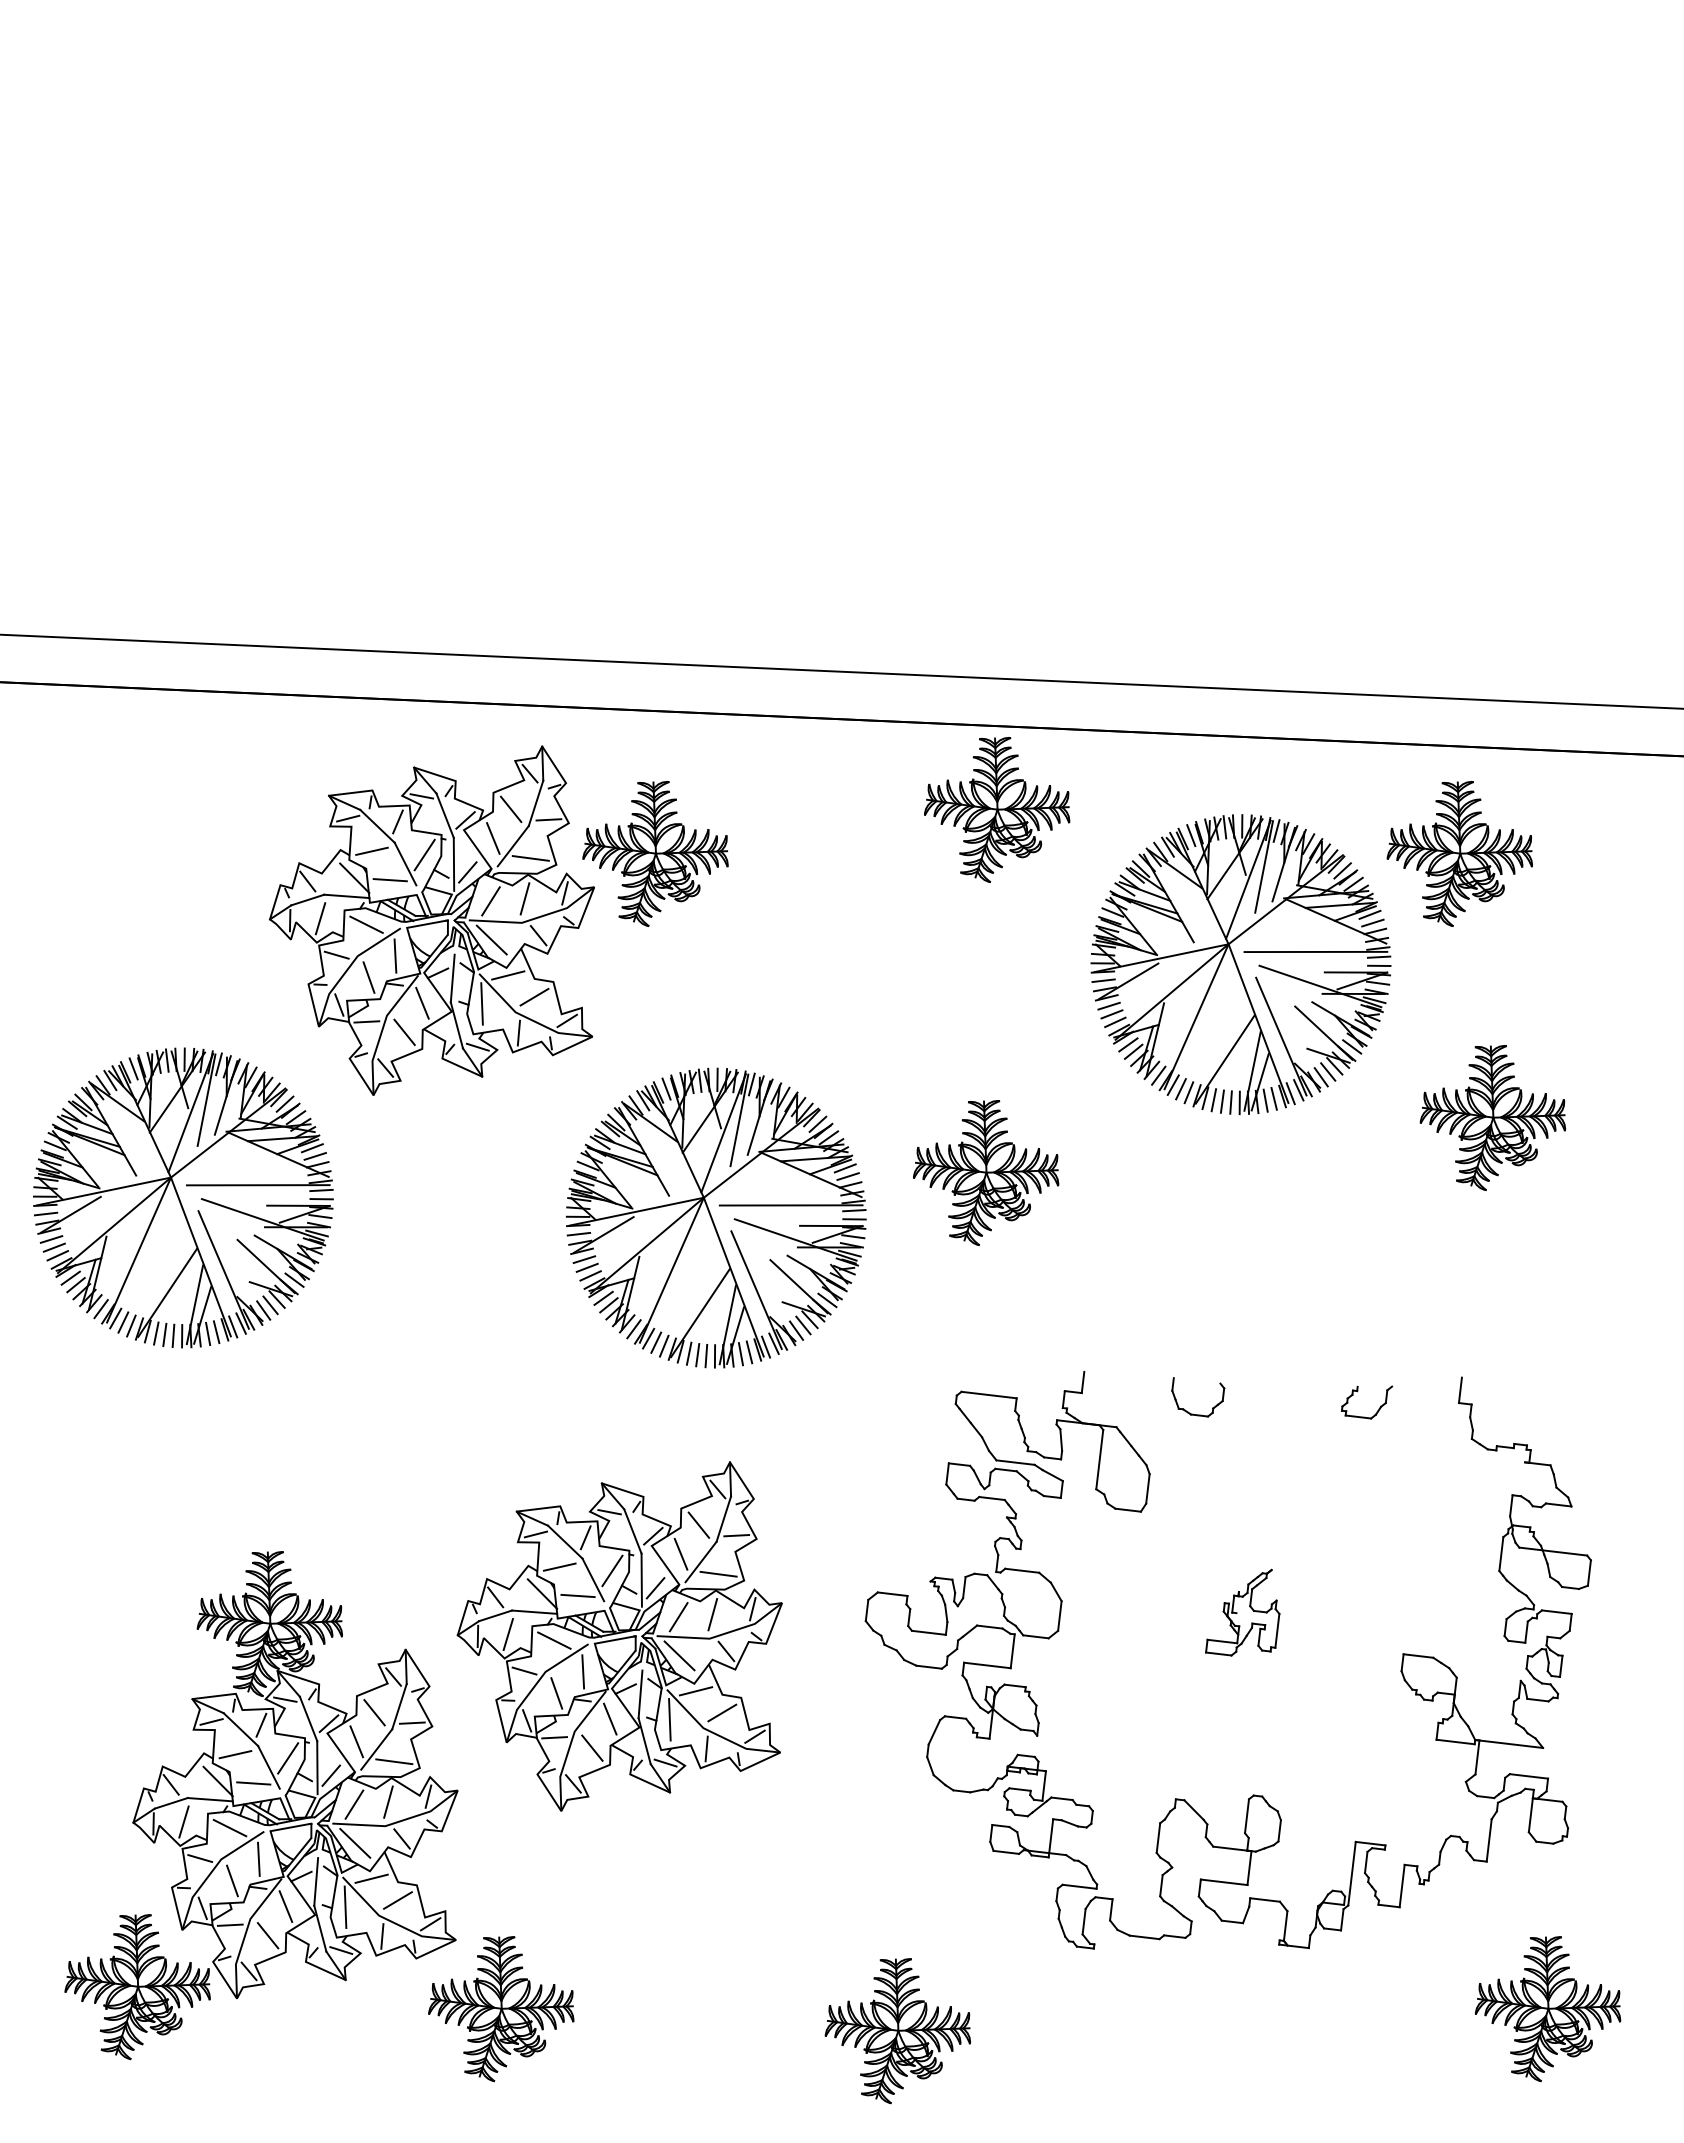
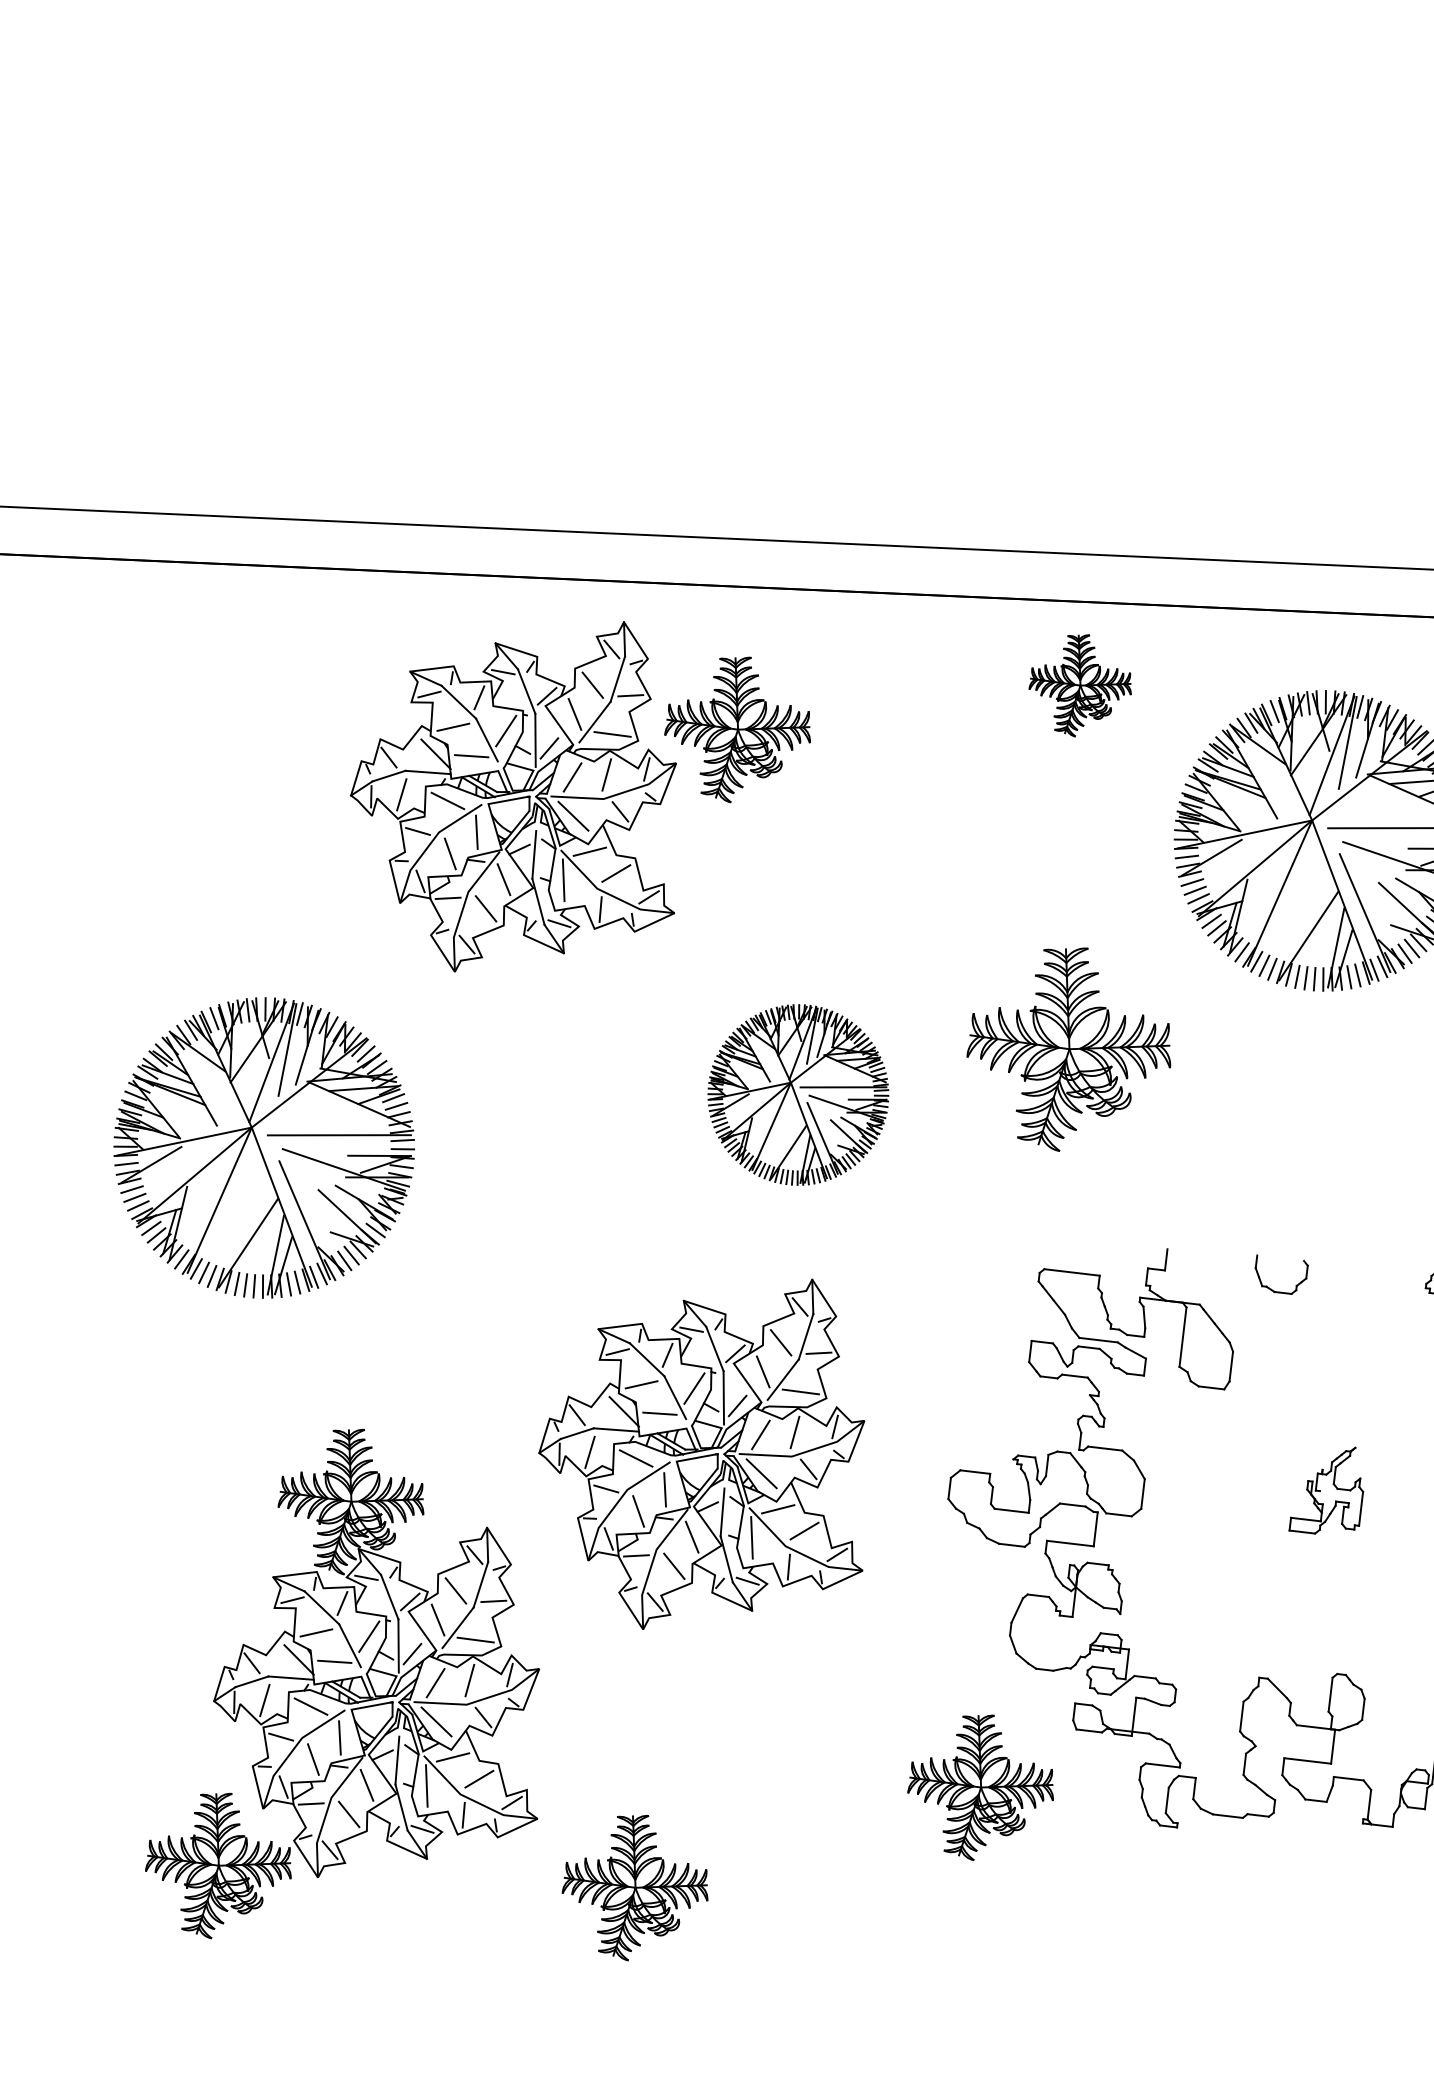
part: (997, 809) -> (1080, 685), size x0.7
part: (986, 1173) -> (1069, 1050), size x1.4
part: (183, 1197) -> (264, 1147), moved
part: (715, 1217) -> (797, 1094), size x0.6
part: (619, 1636) -> (701, 1454), moved
part: (501, 2009) -> (635, 1888), moved
part: (897, 2031) -> (980, 1788), moved

